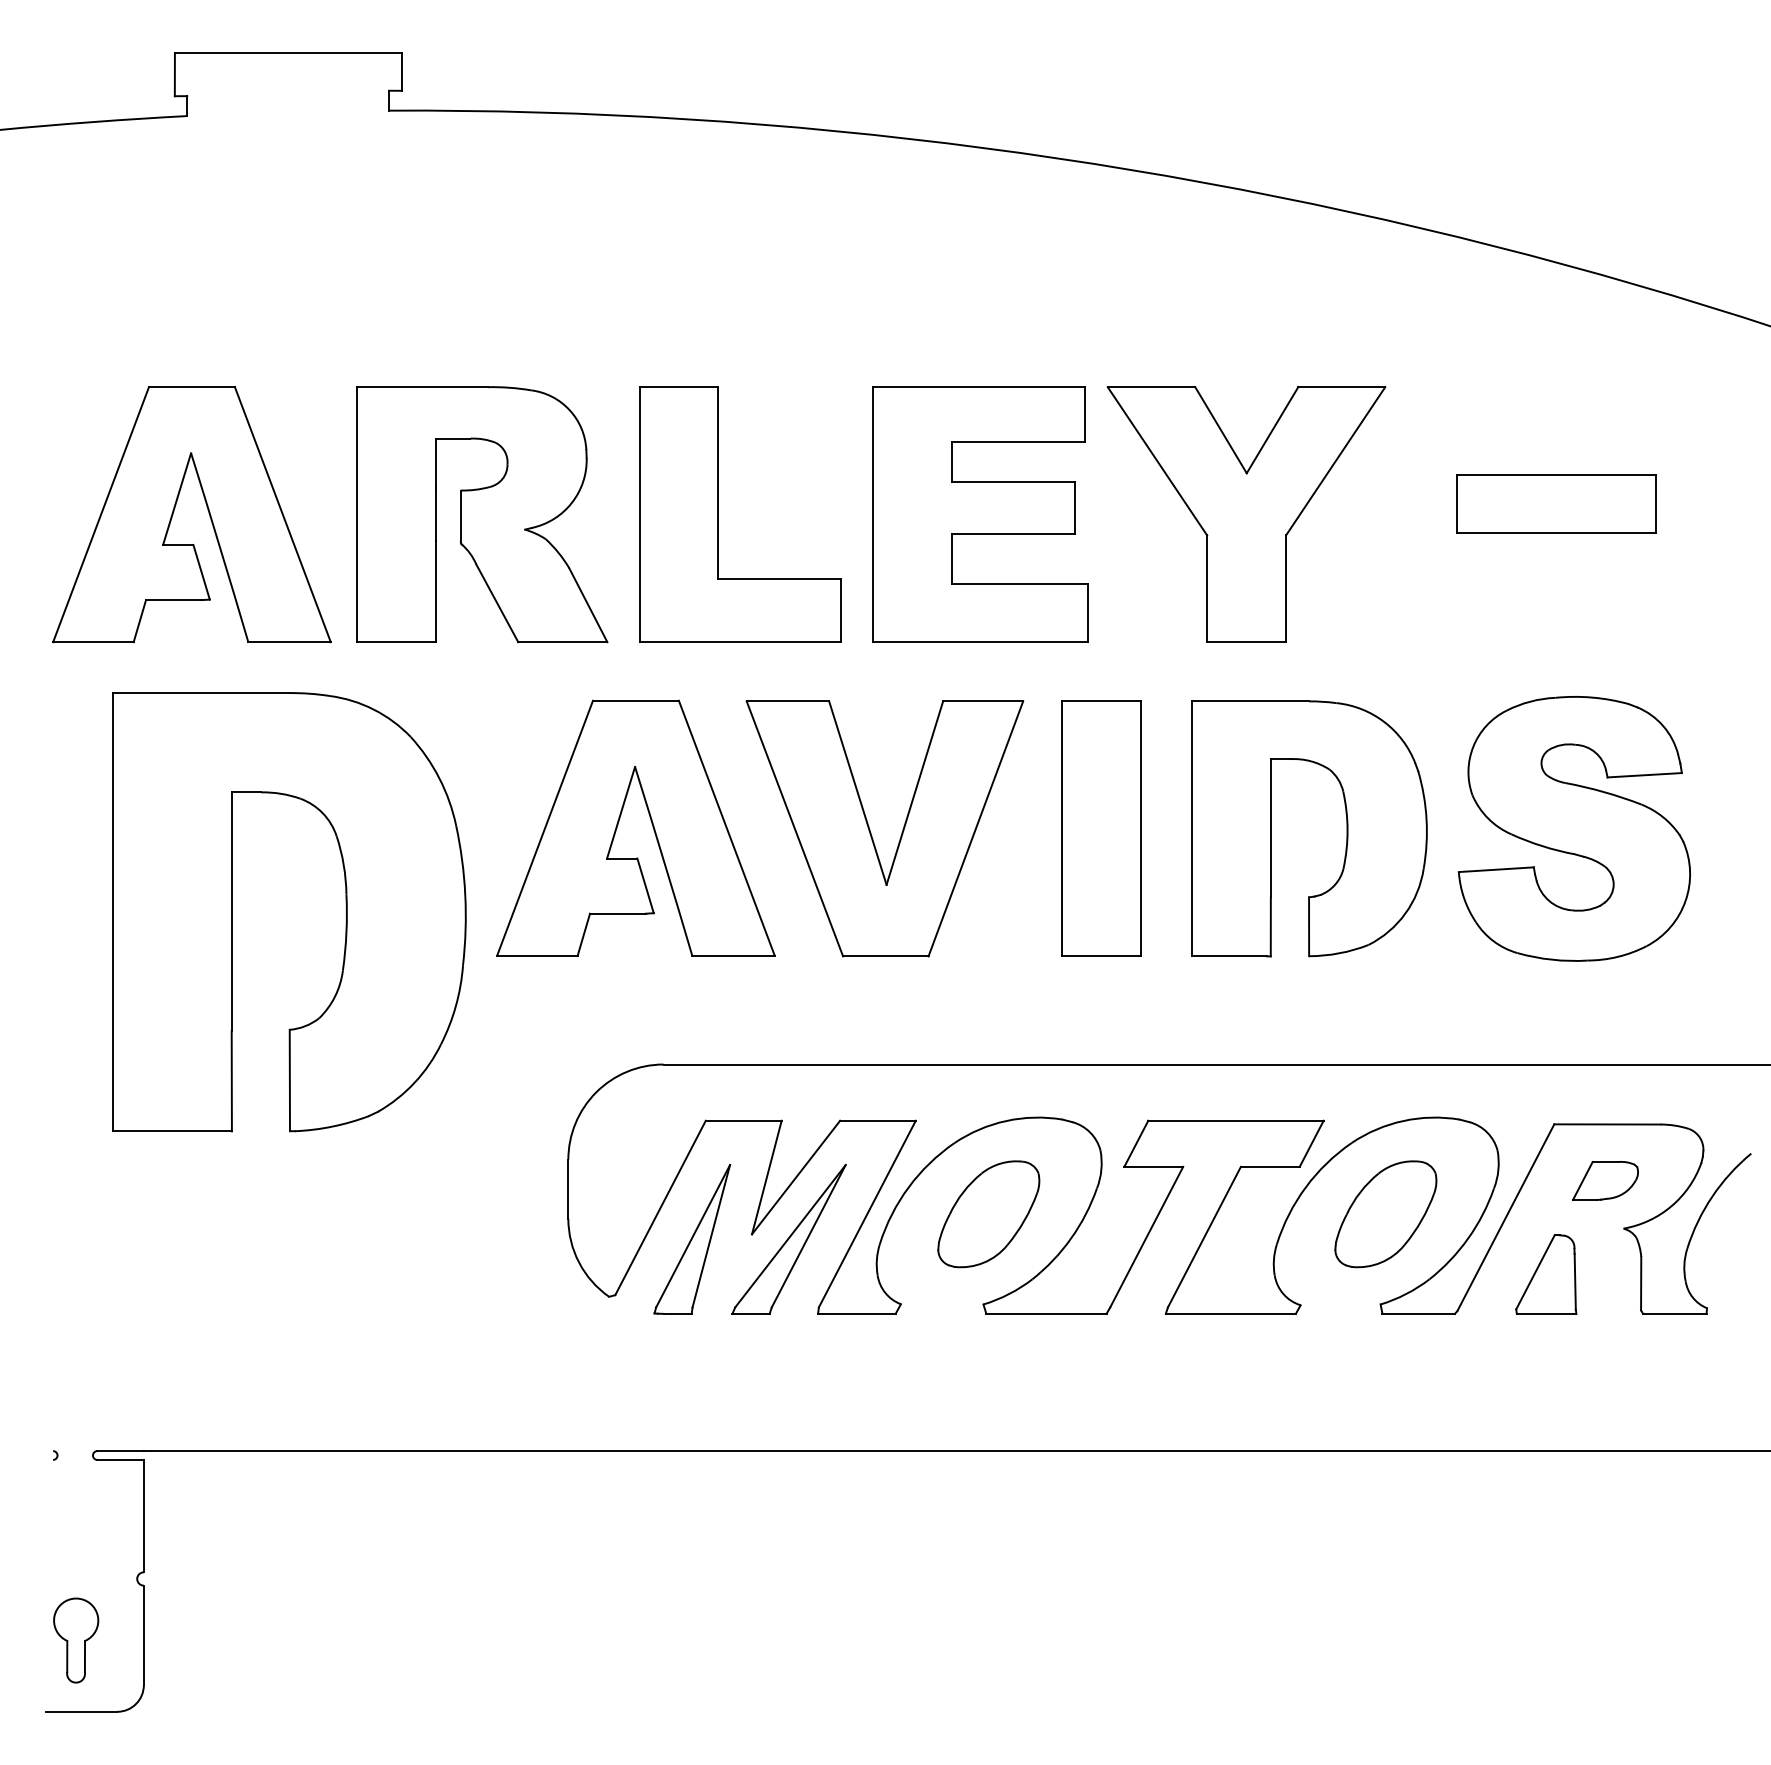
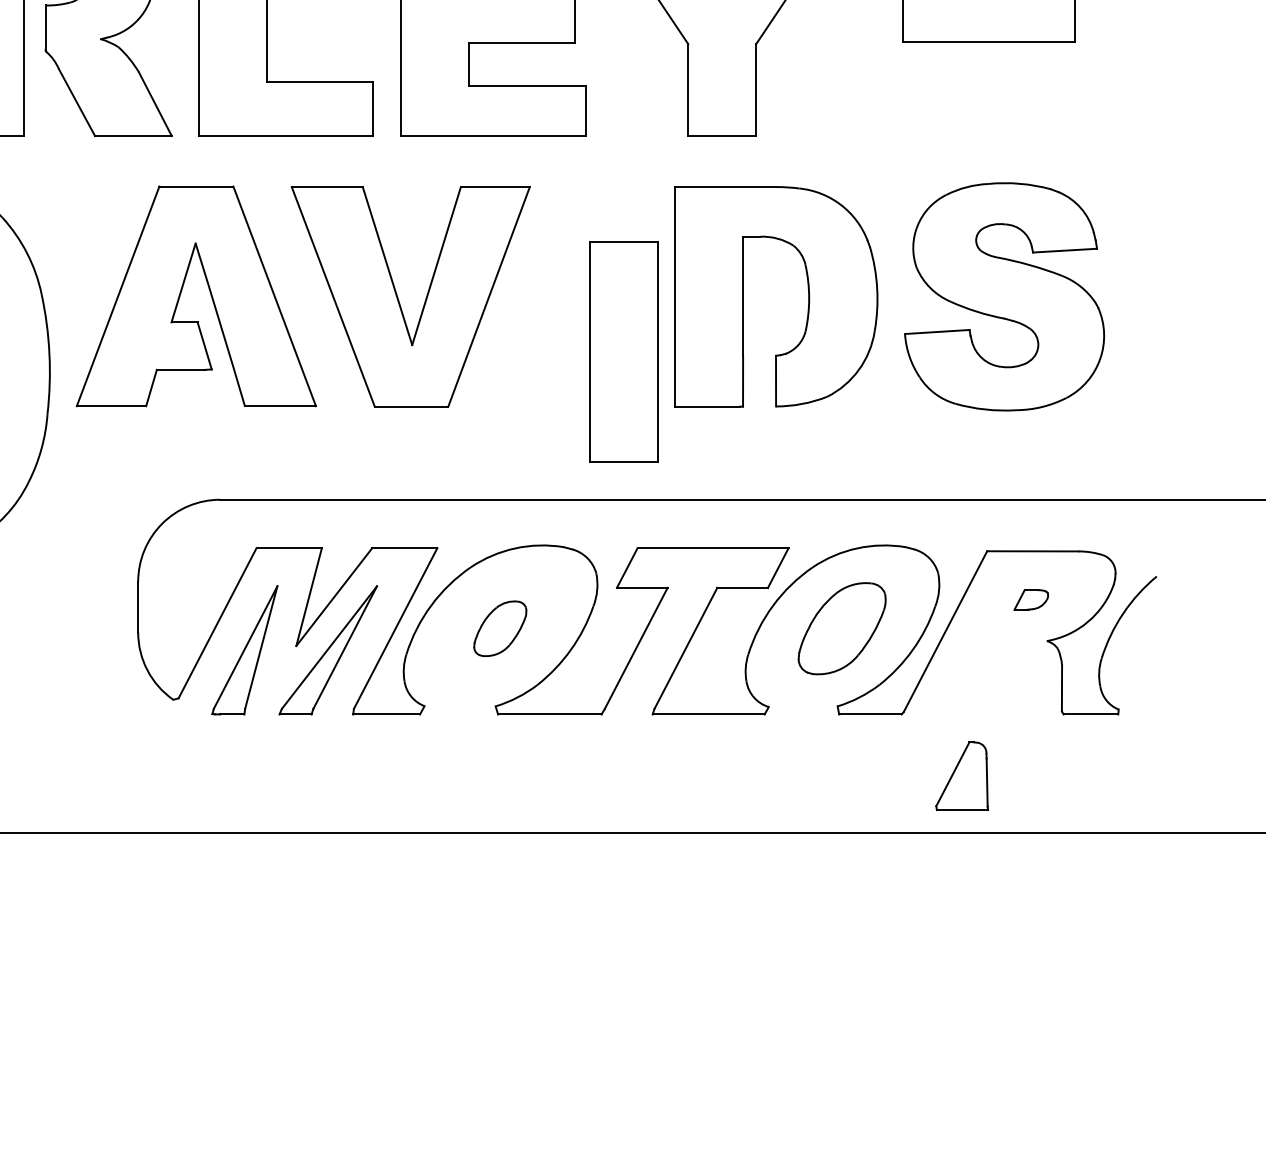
part: (1101, 828) -> (623, 351), moved
part: (1605, 1180) -> (1031, 599), size x0.6
part: (988, 1214) -> (499, 628), size x0.6
part: (1546, 1274) -> (962, 776), moved

